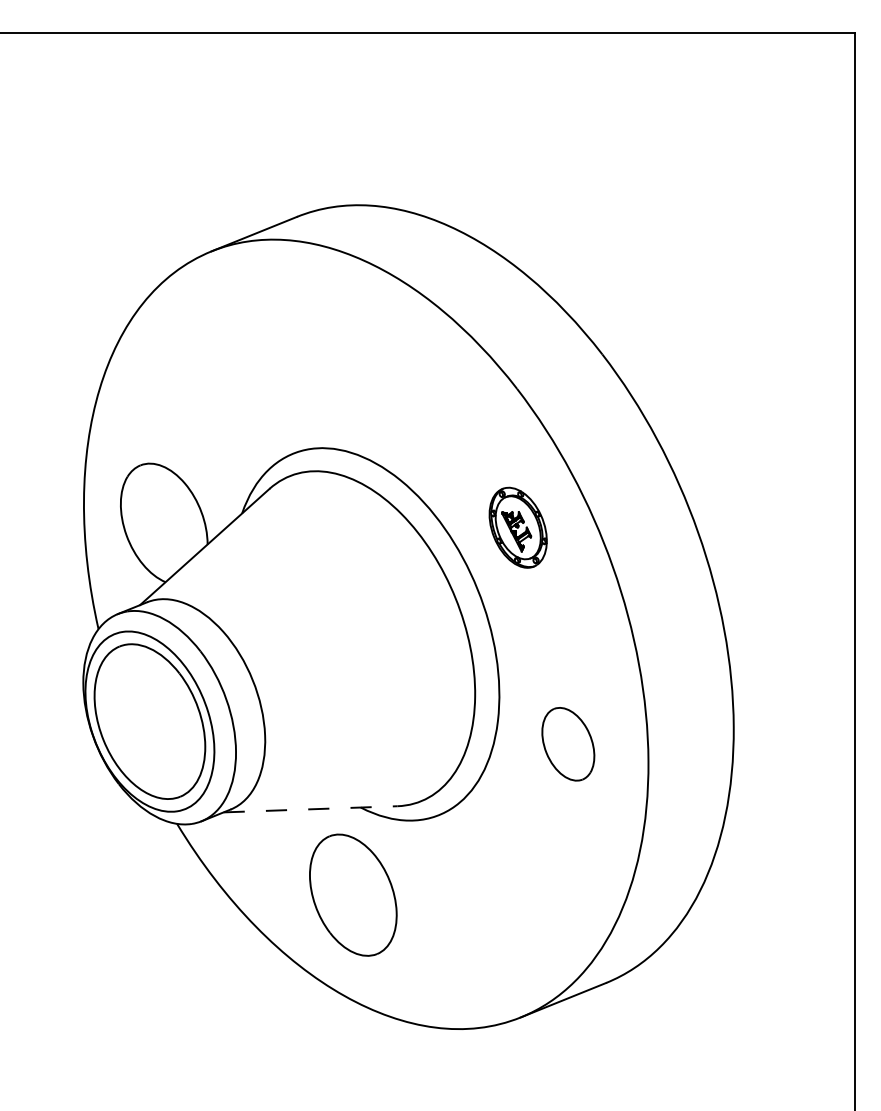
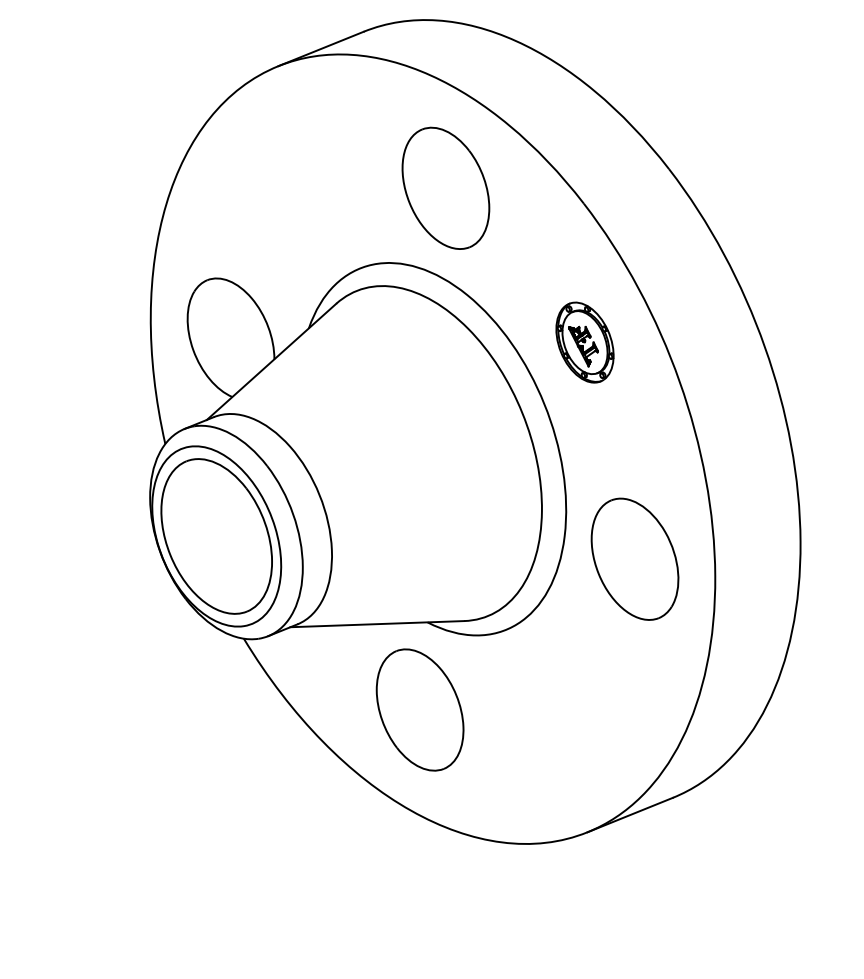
part: (378, 373) -> (445, 188), added
part: (568, 743) -> (635, 558), size x1.67
line: (310, 809) -> (377, 624), dashed -> solid

